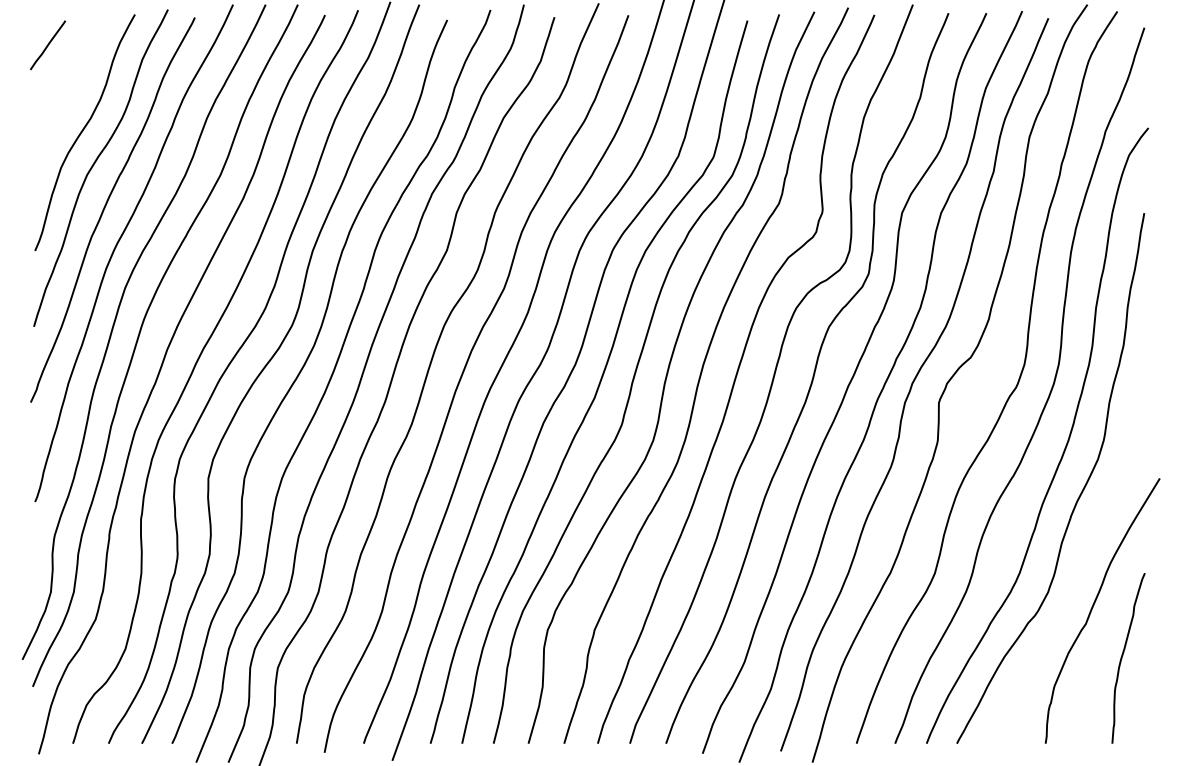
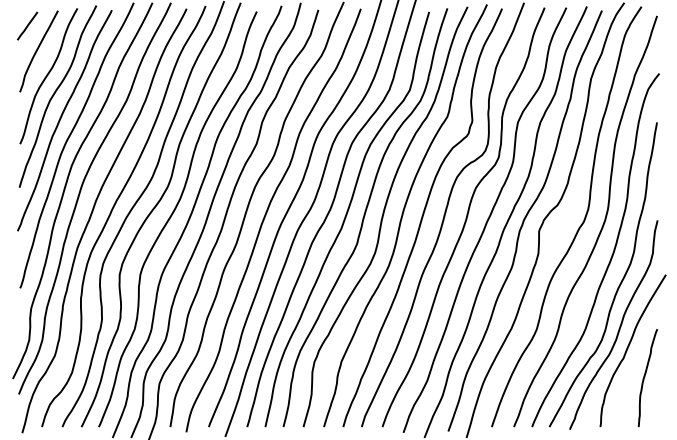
curve: (65, 89) -> (37, 51), added
curve: (1078, 566) -> (619, 325), added

